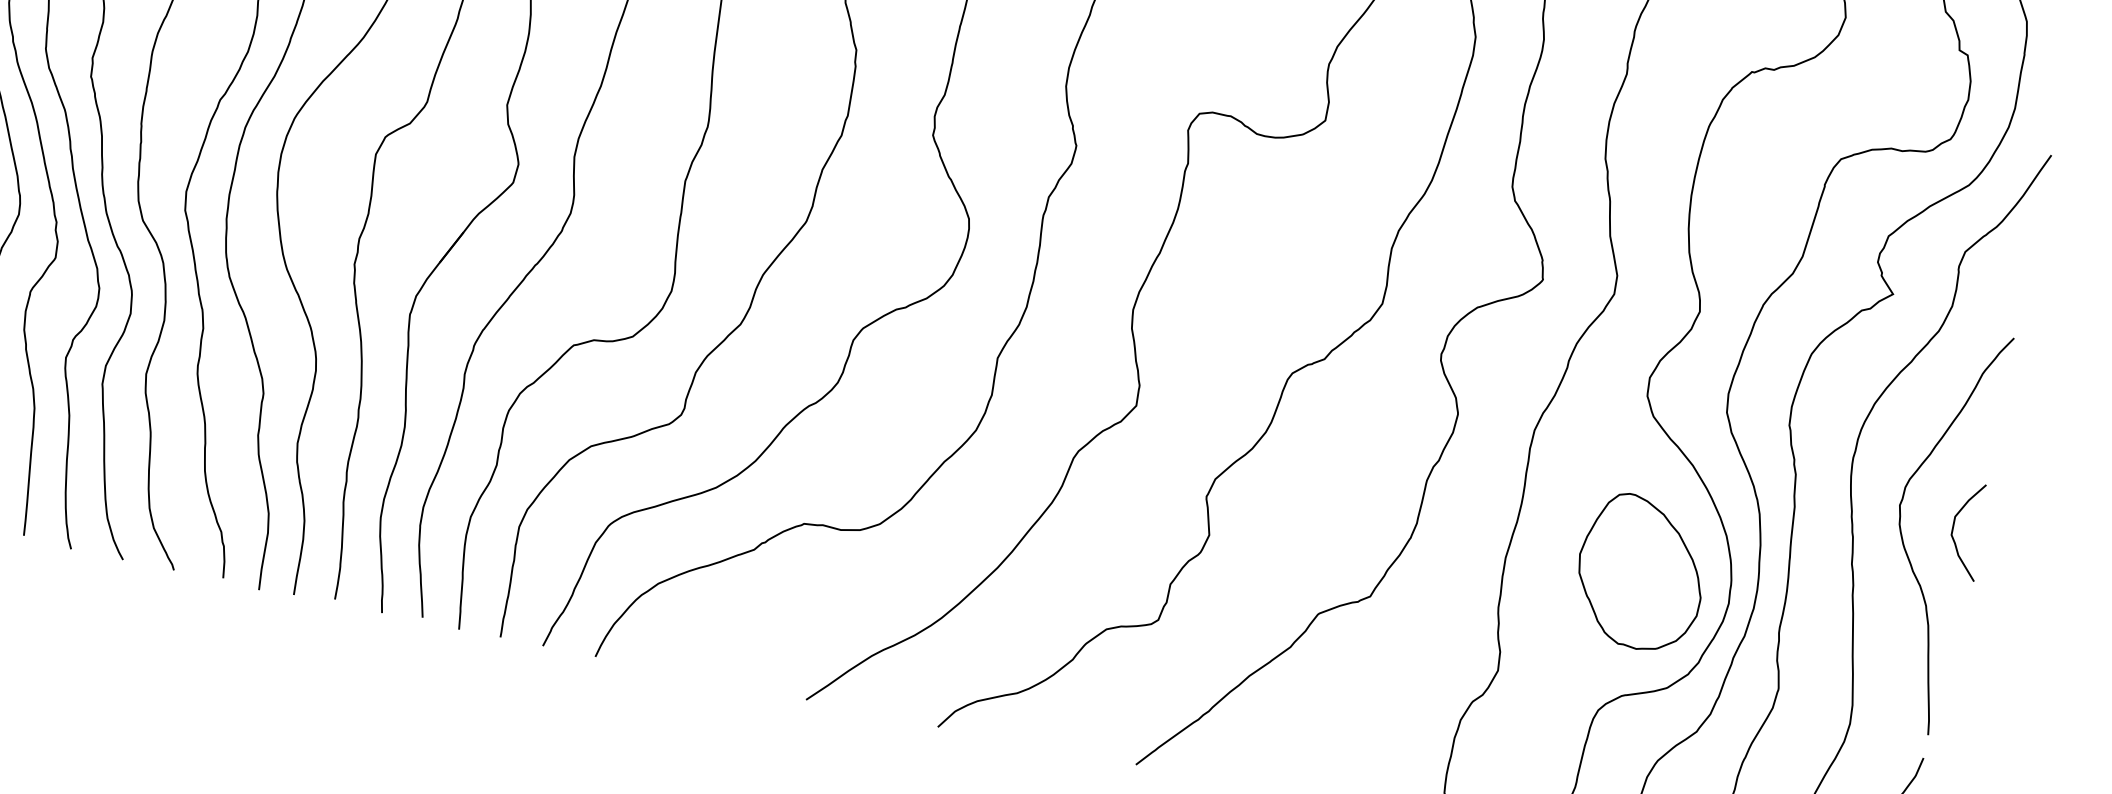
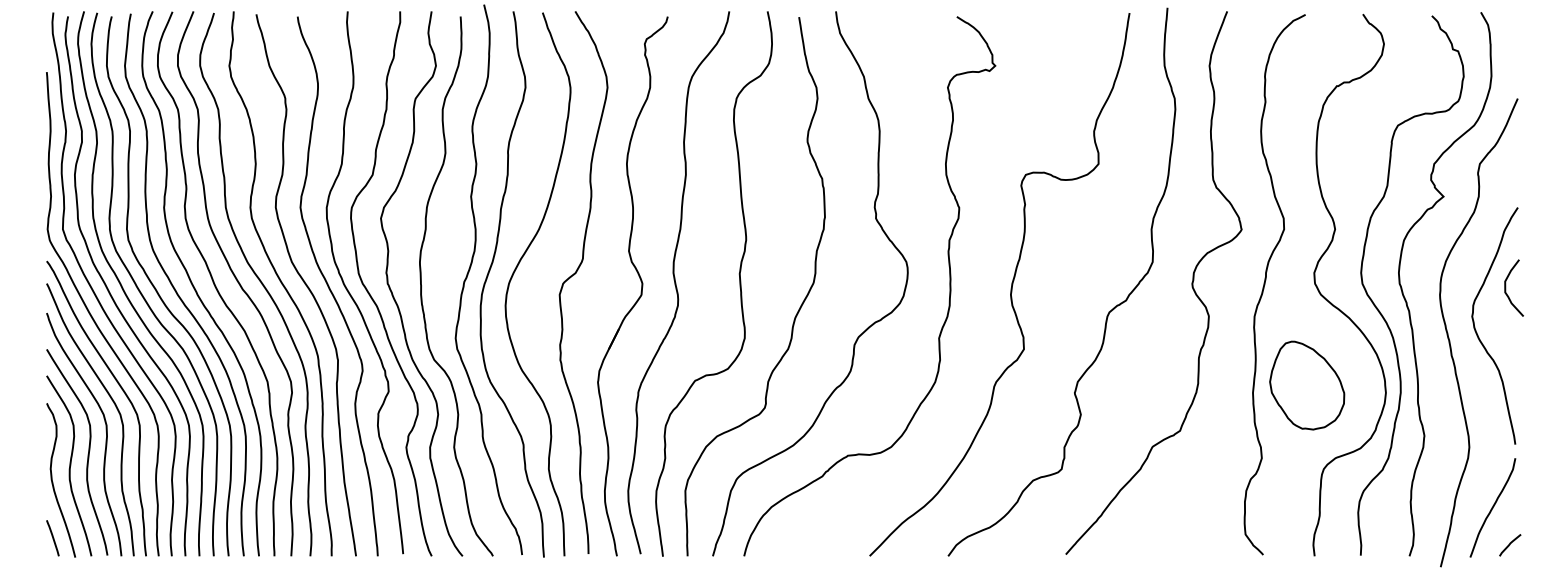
curve: (1955, 527) -> (1506, 287), moved
part: (1641, 572) -> (1307, 385), moved

